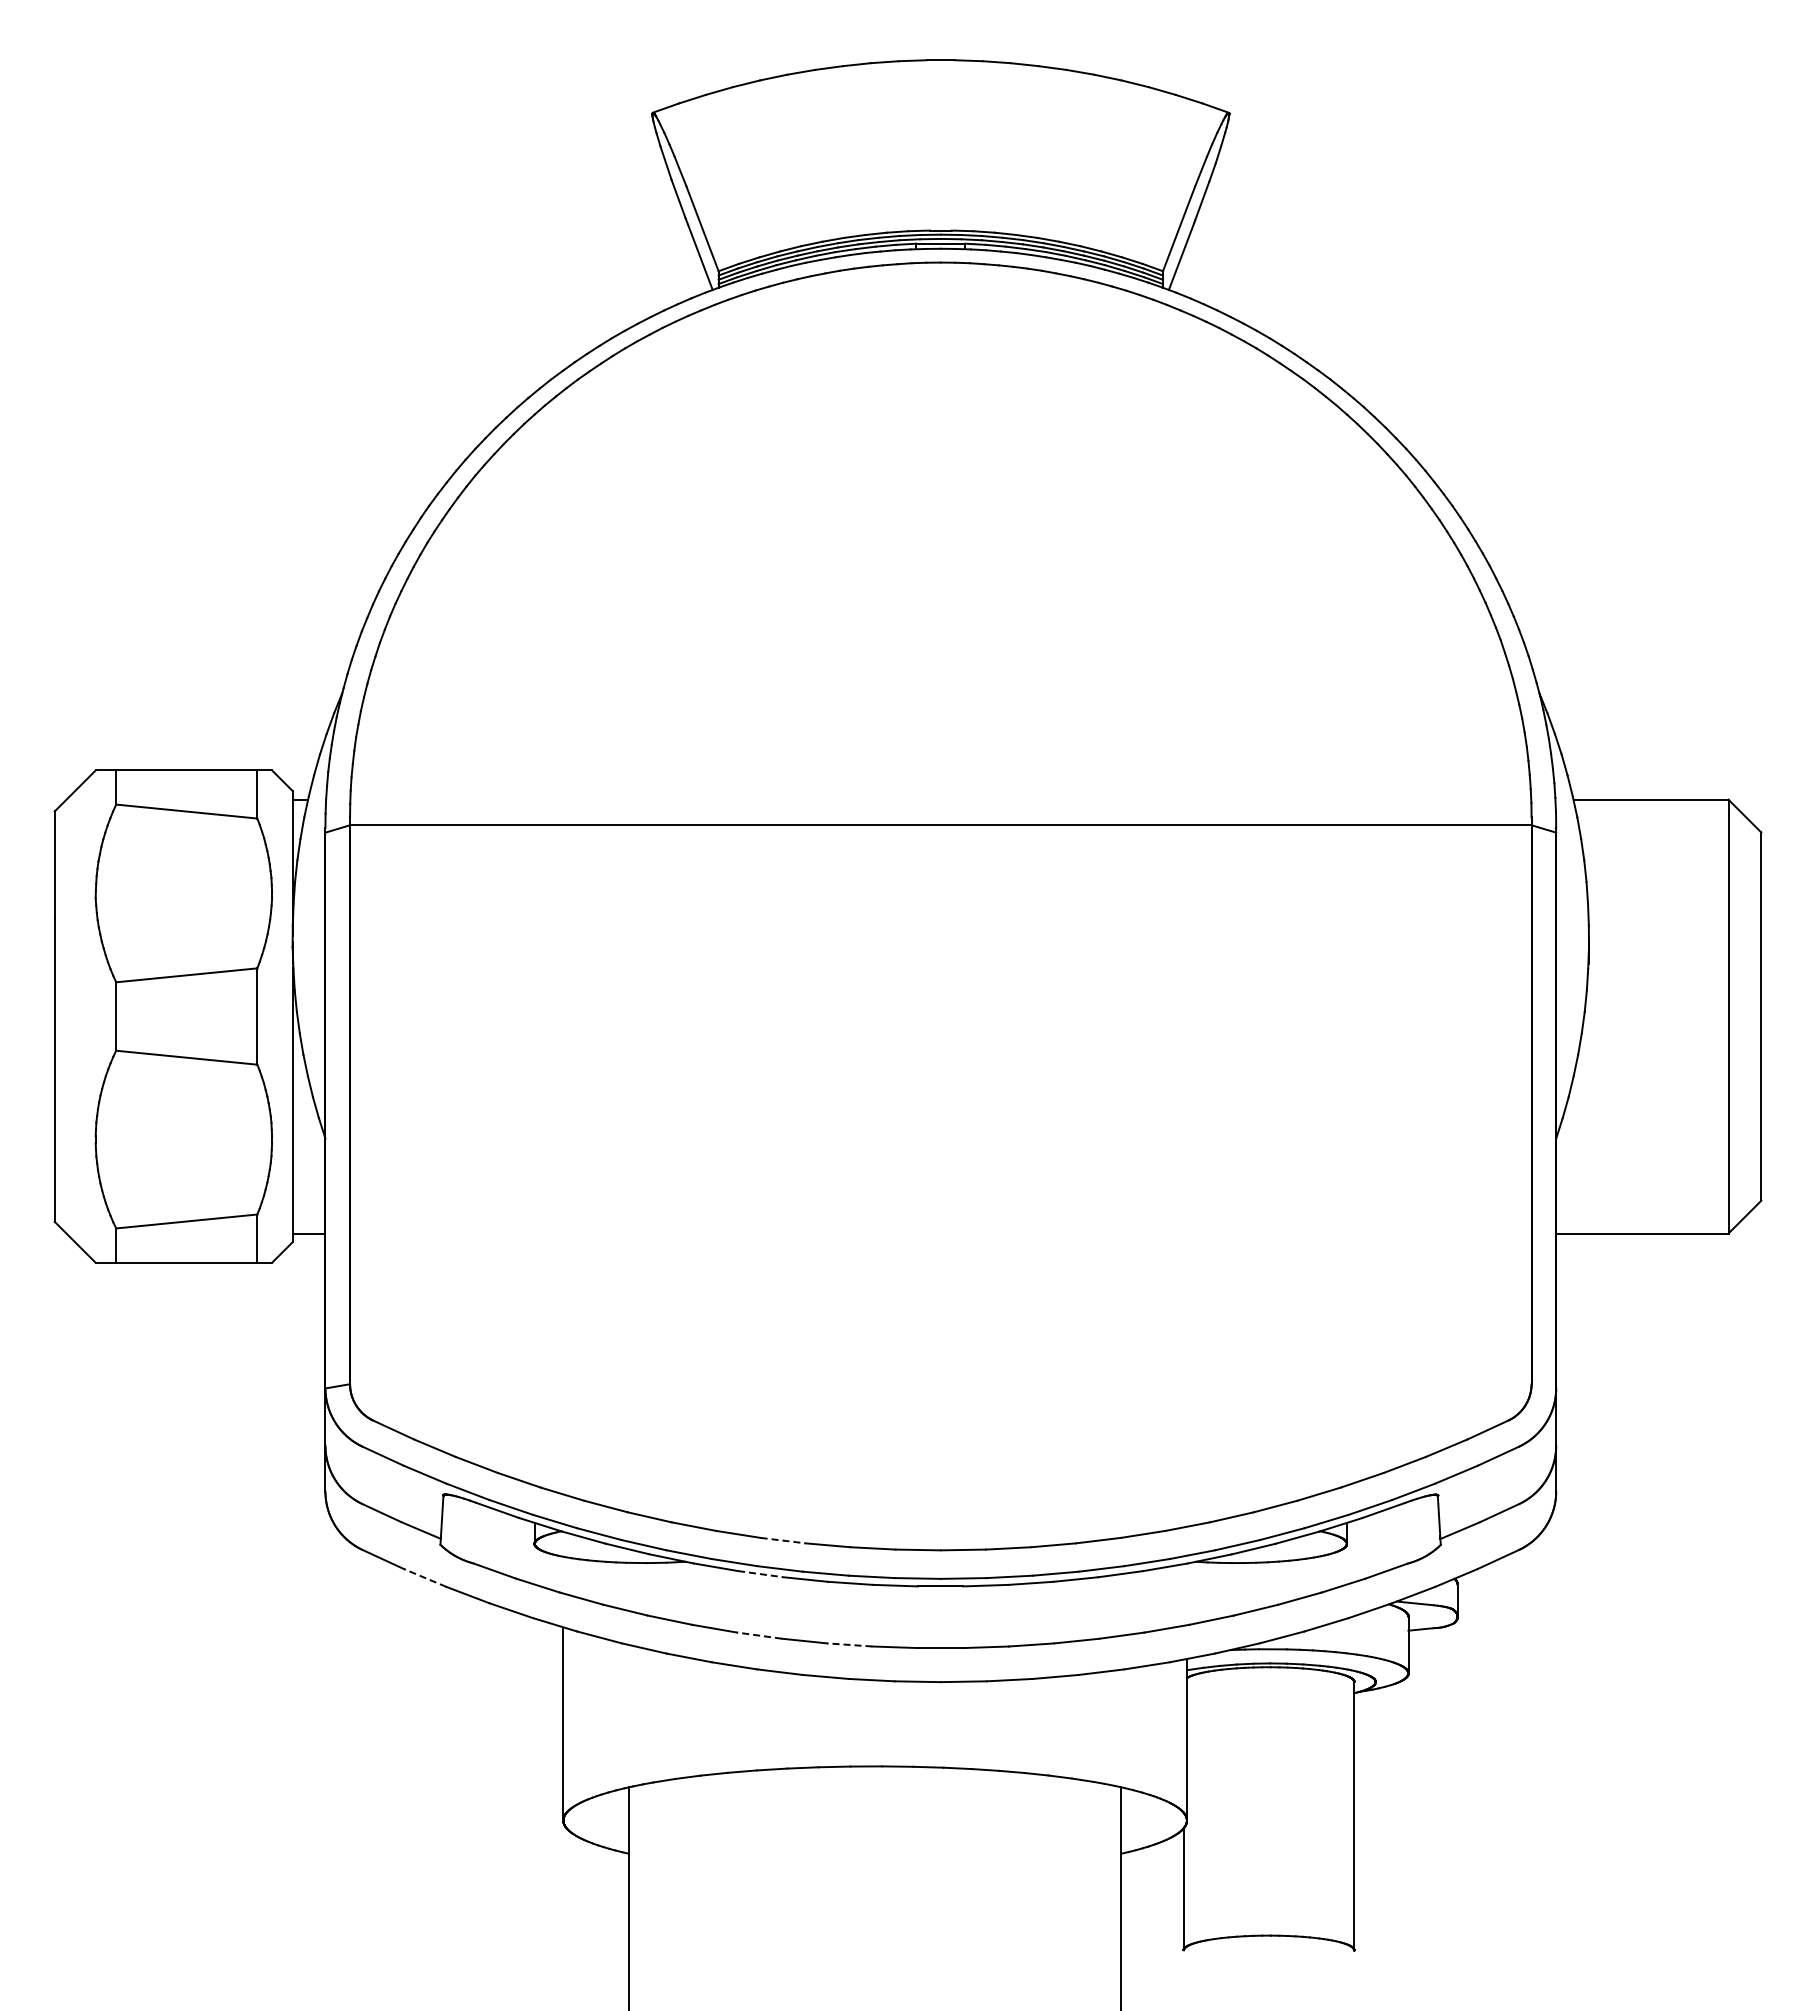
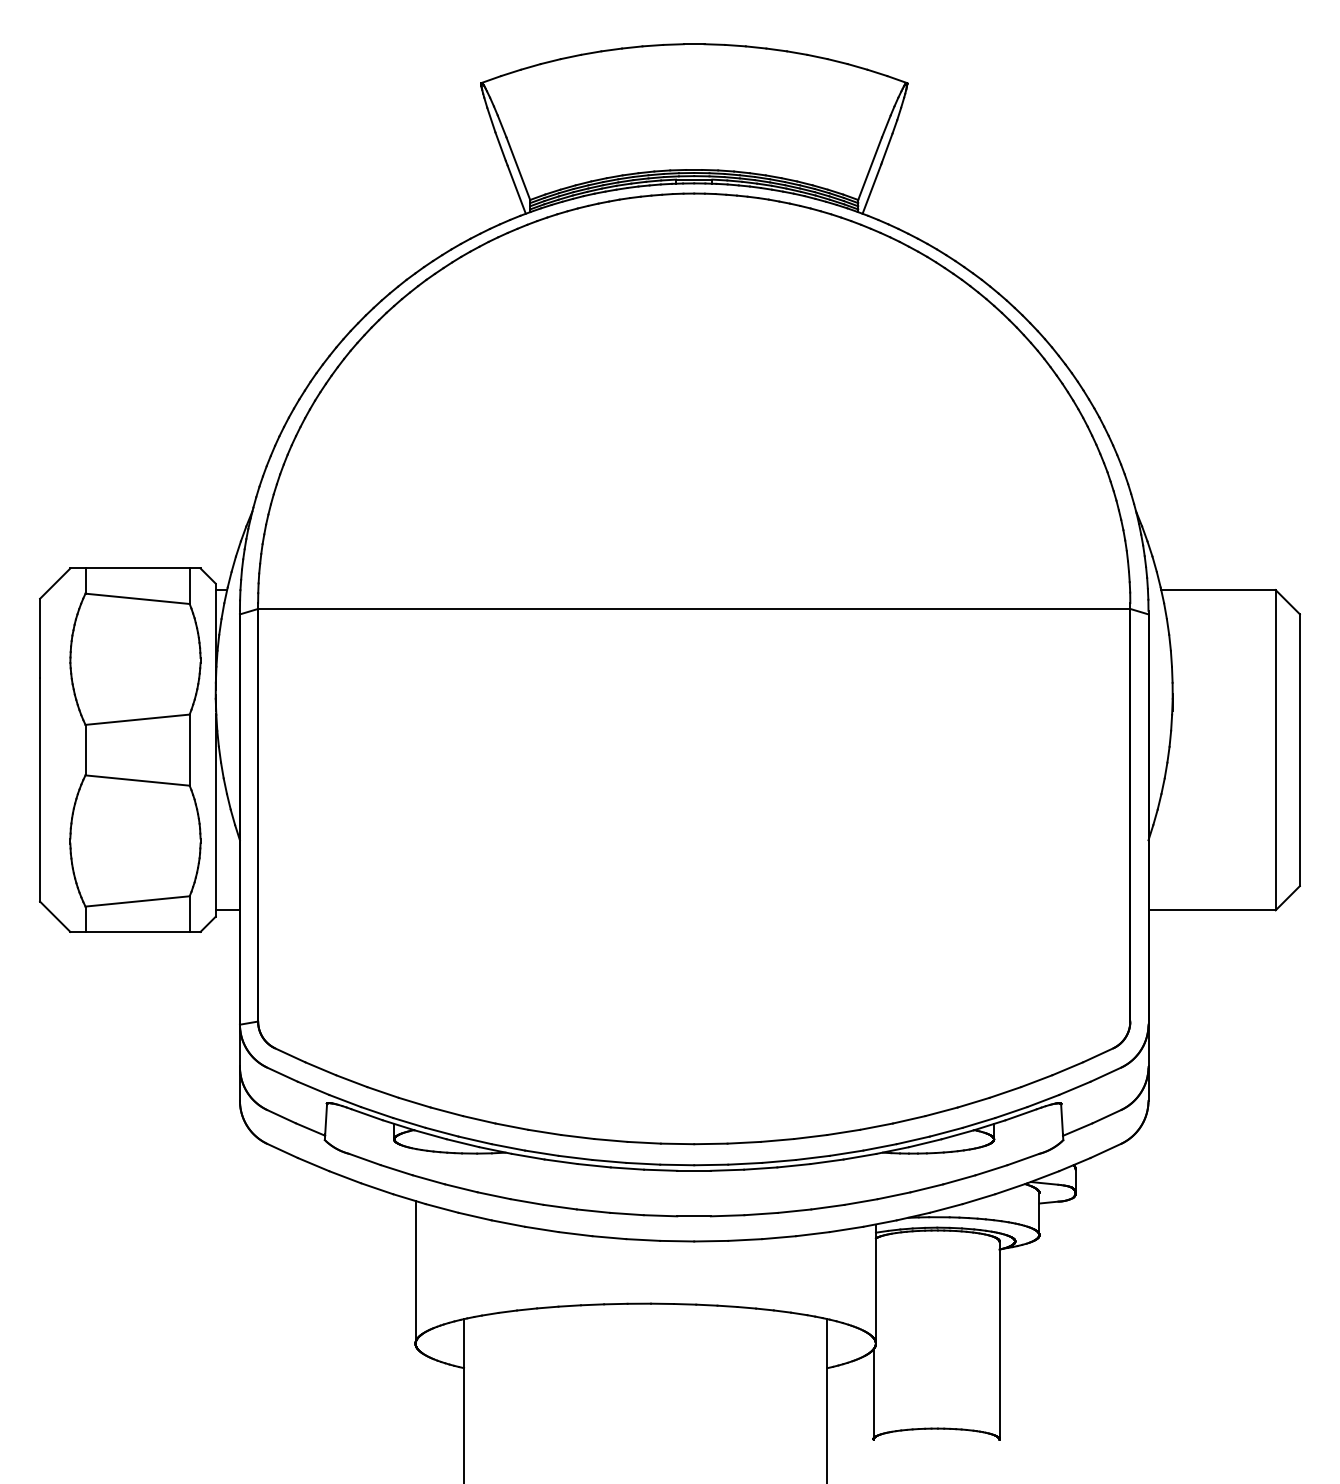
line: (783, 1540) -> (578, 1136), dashed -> solid
line: (760, 1574) -> (561, 1162), dashed -> solid
line: (424, 1577) -> (313, 1164), dashed -> solid
line: (759, 1635) -> (560, 1207), dashed -> solid
line: (849, 1644) -> (626, 1213), dashed -> solid

